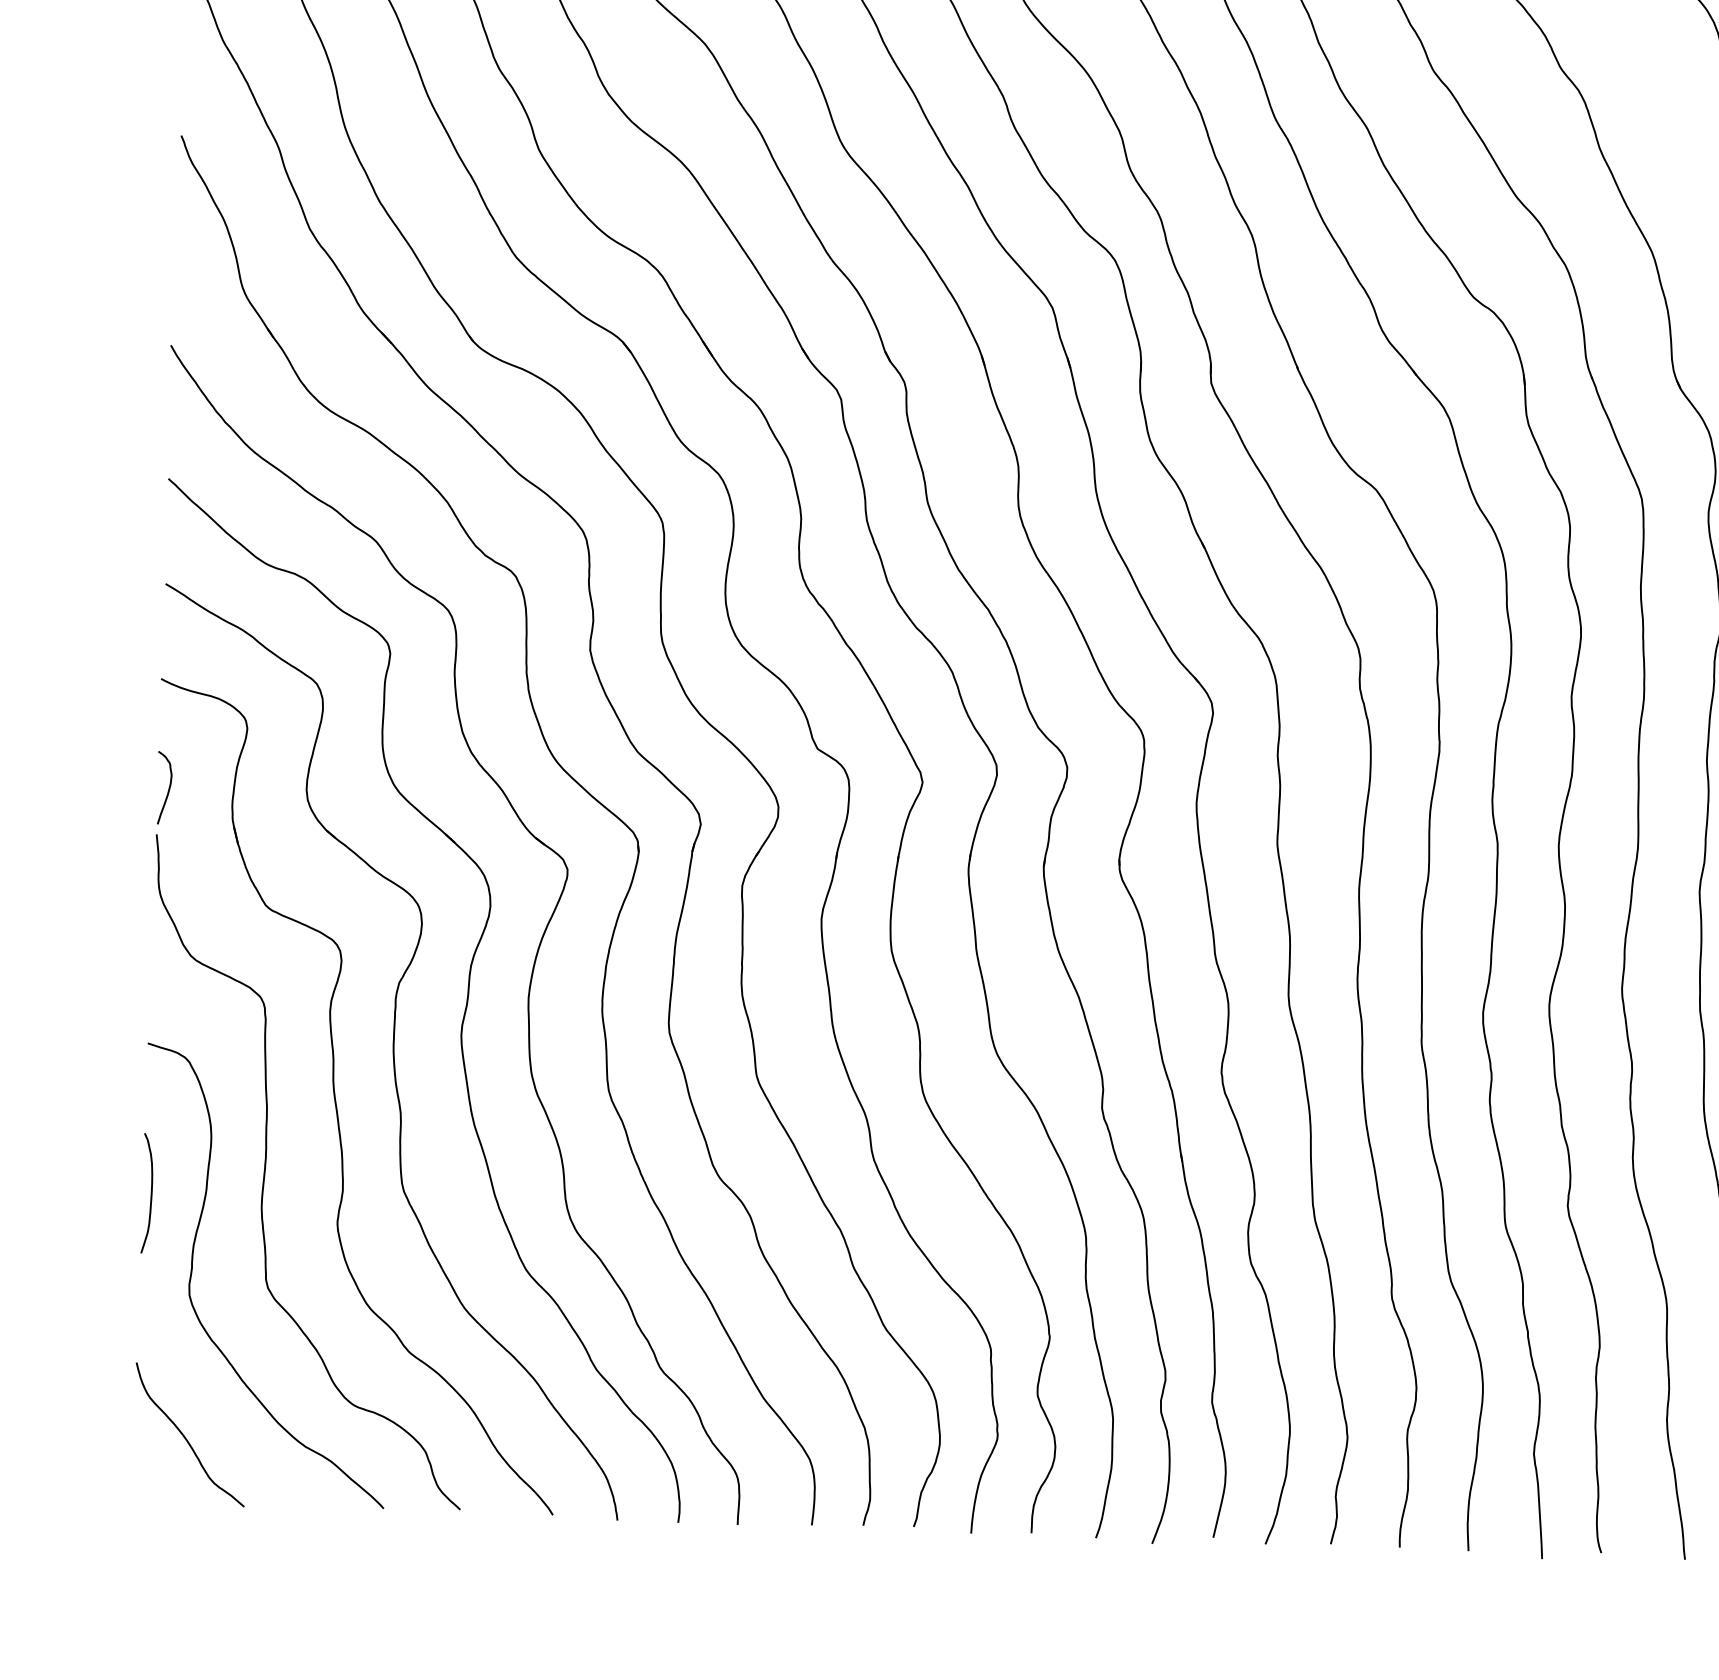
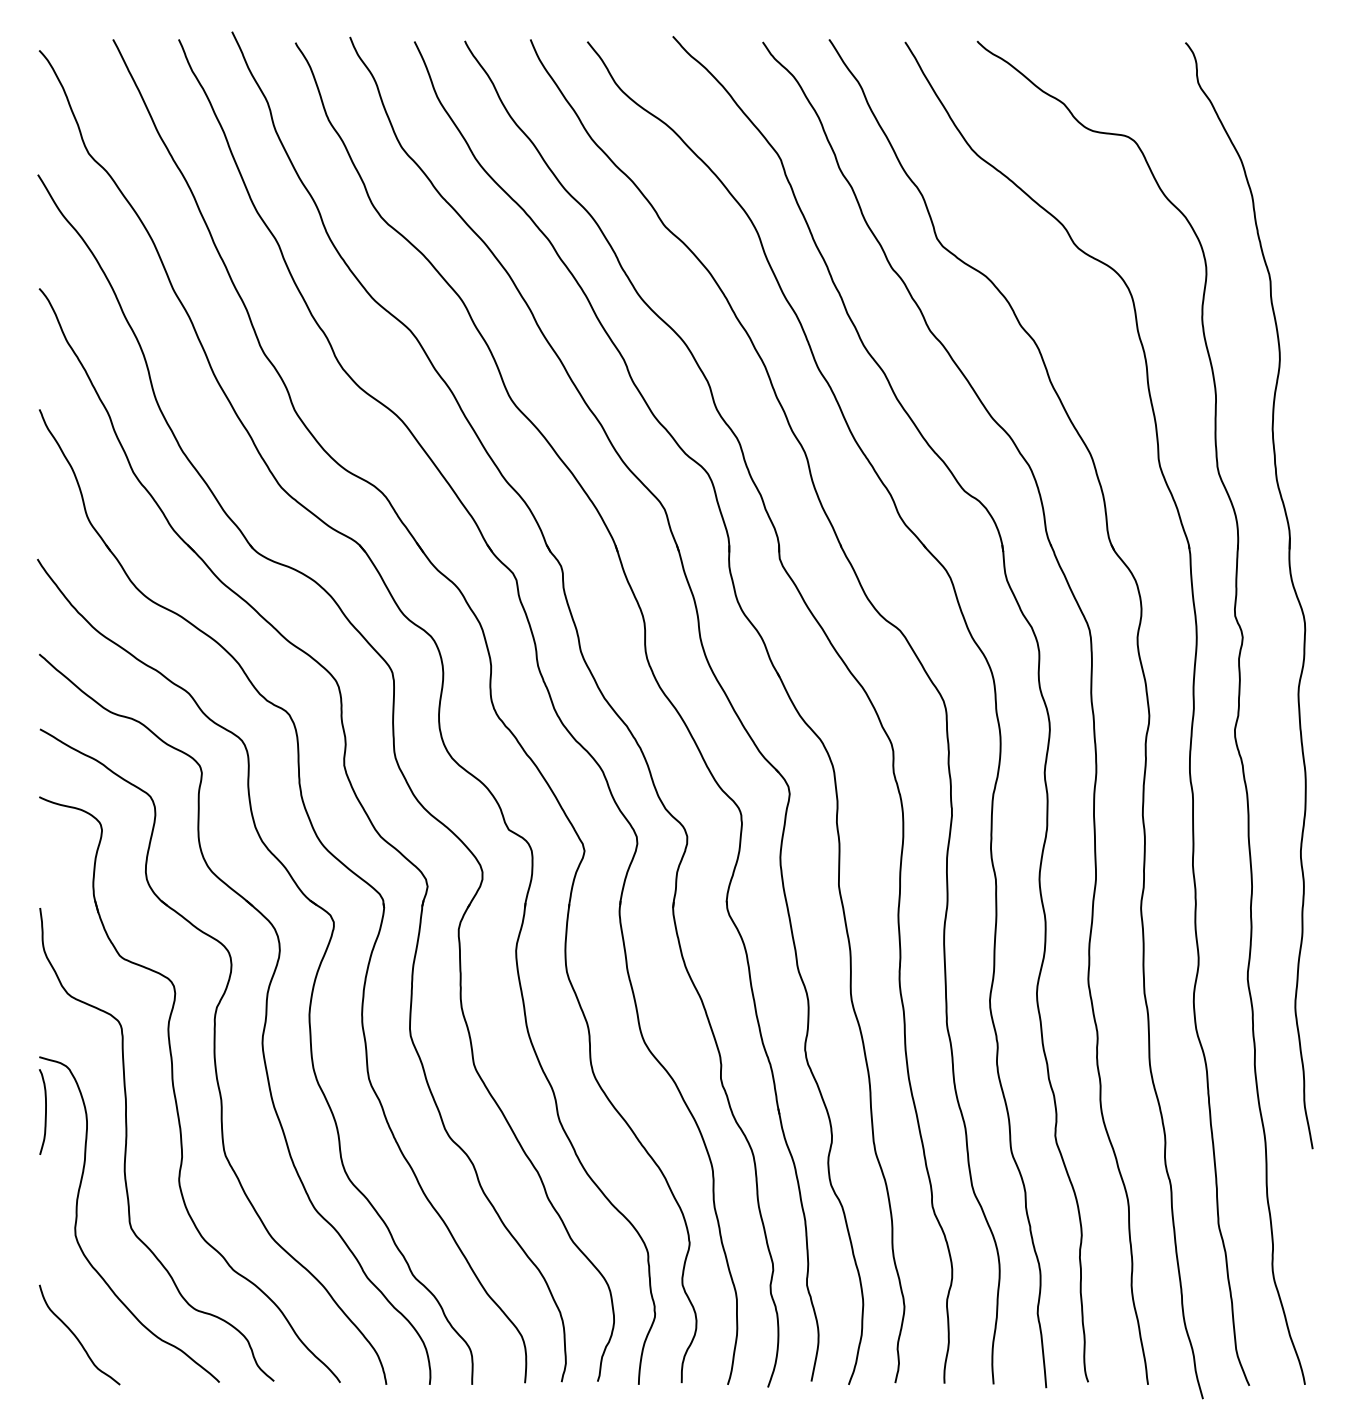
curve: (167, 790) -> (46, 876), removed
curve: (151, 1192) -> (45, 1111), moved

